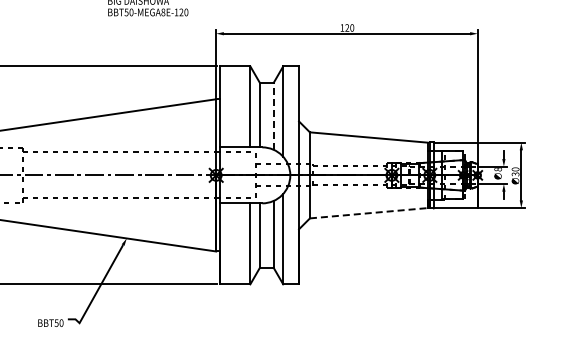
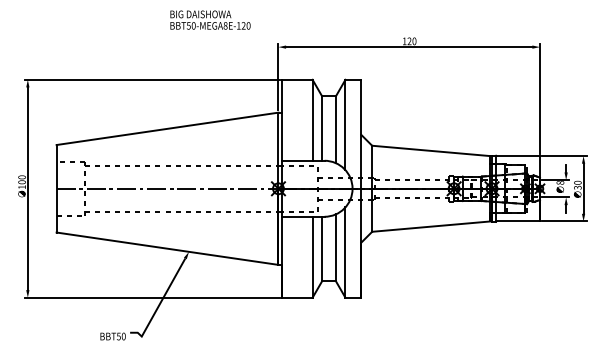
line: (274, 116) -> (336, 129), dashed -> solid
line: (369, 213) -> (431, 226), dashed -> solid

